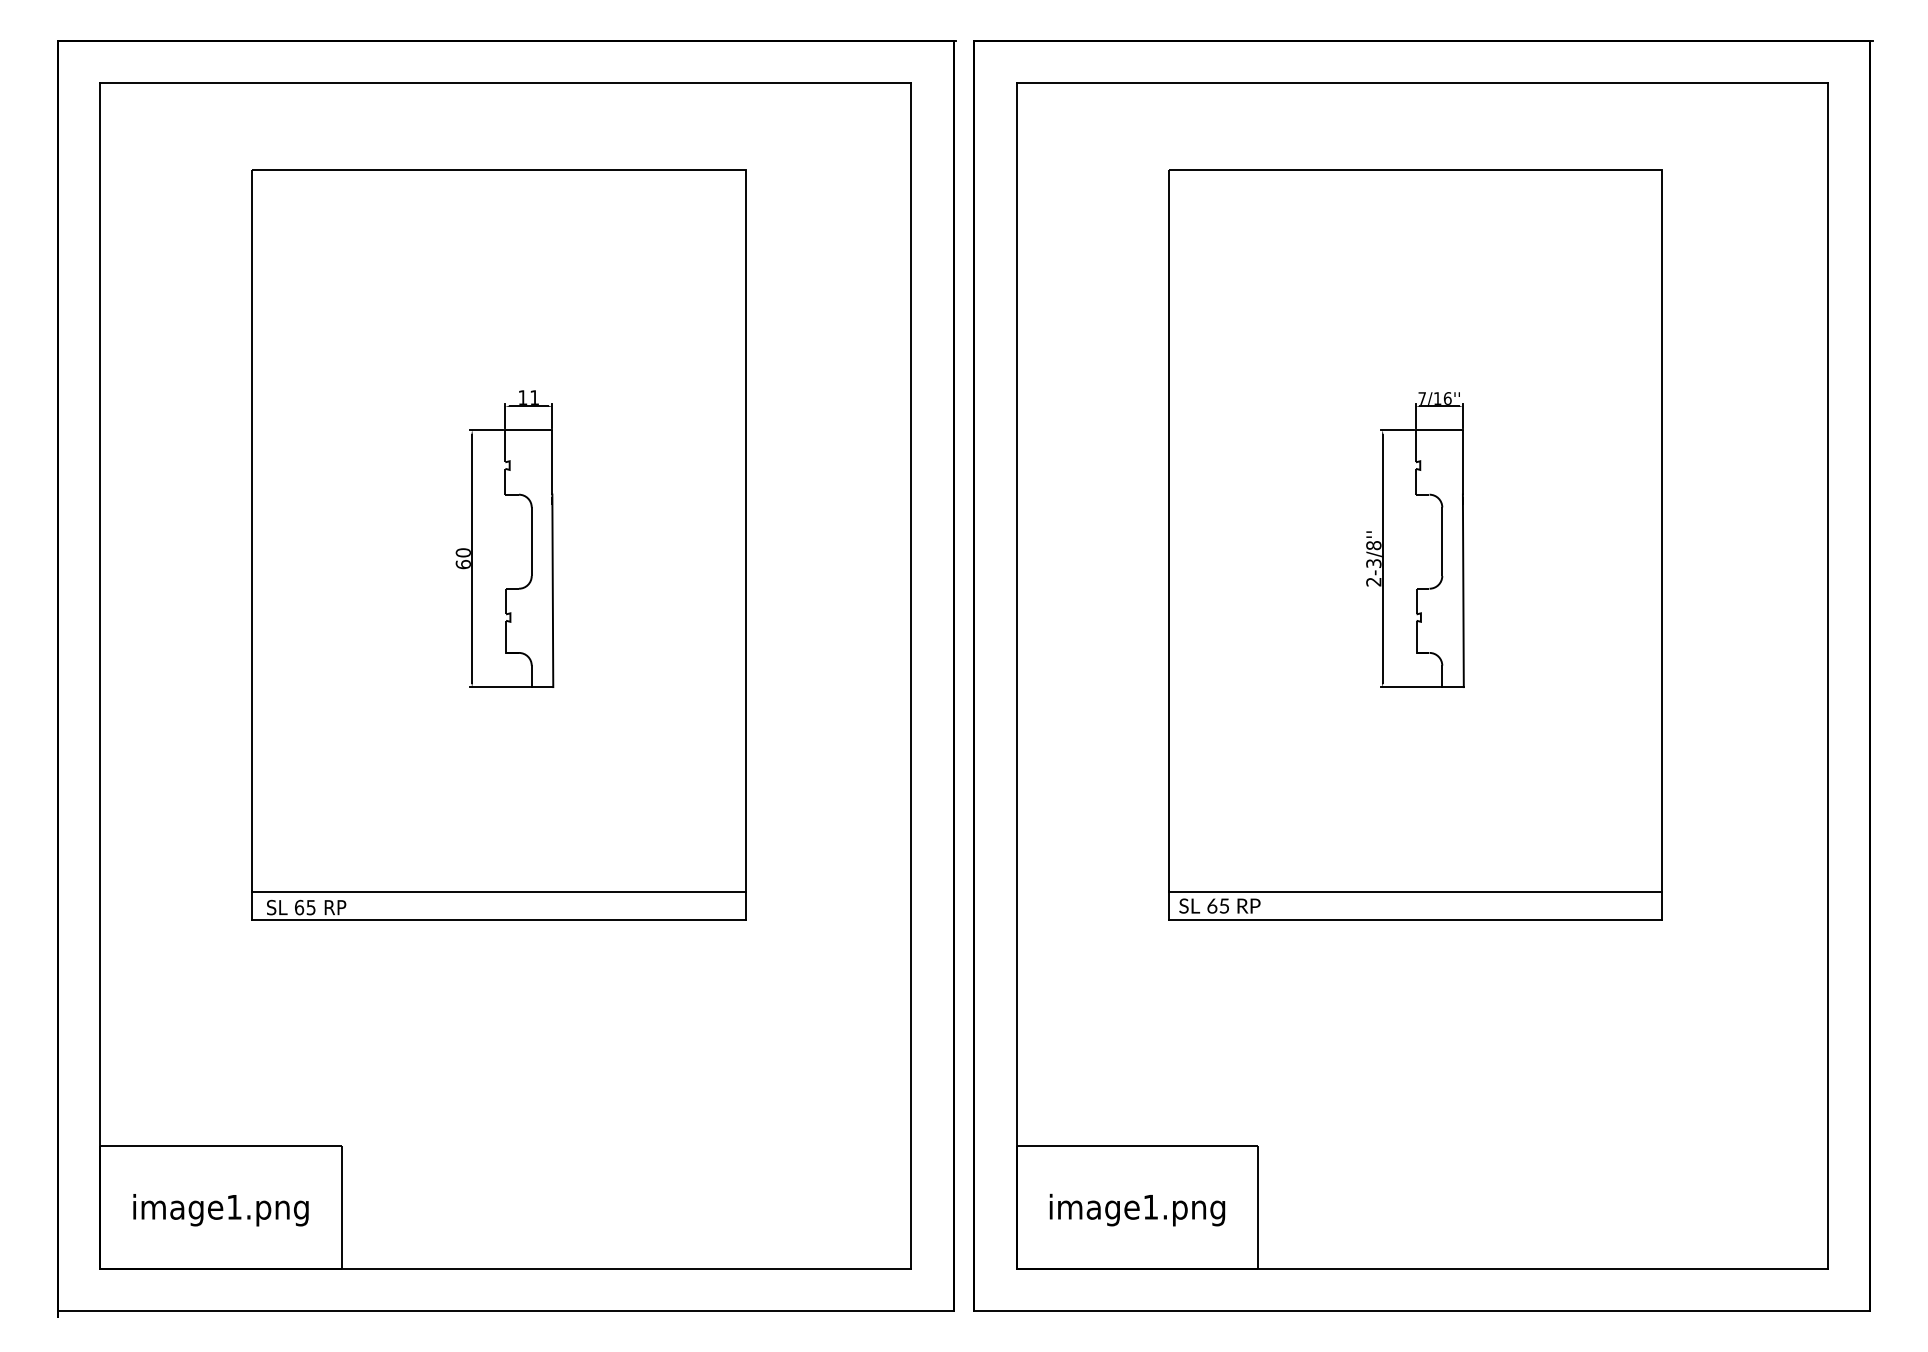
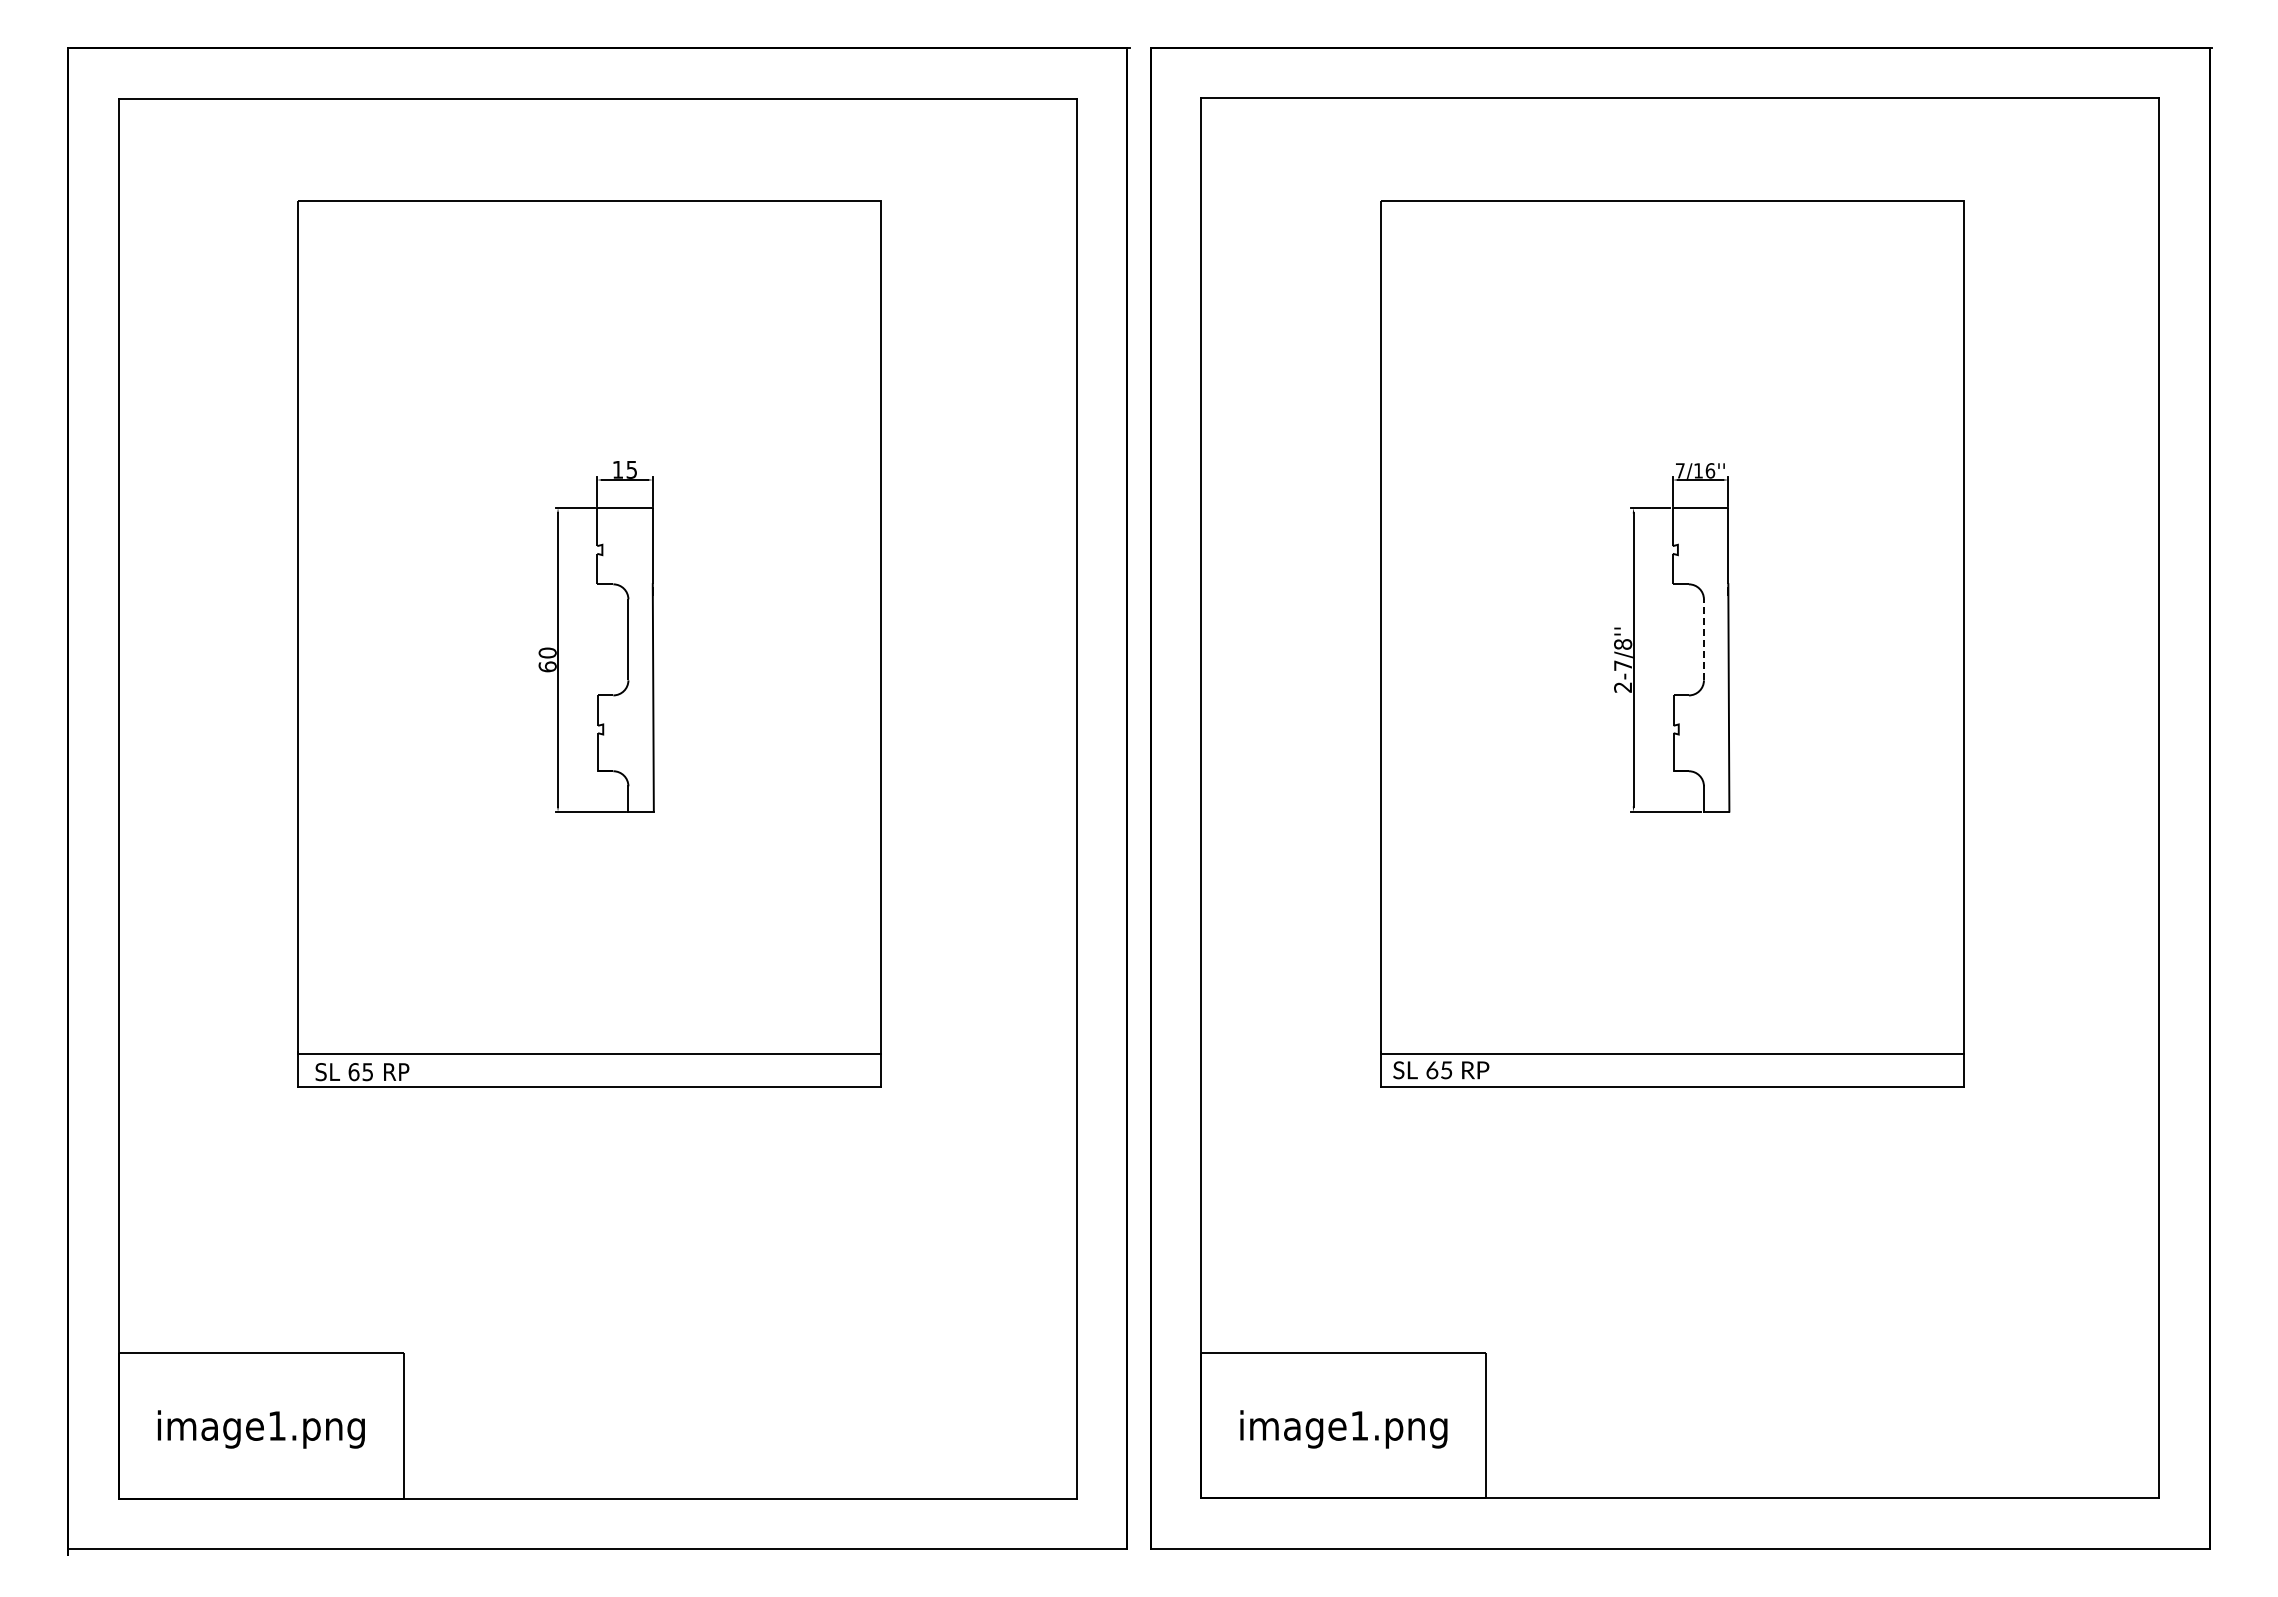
text: (534, 397) -> (631, 469), 11 -> 15
line: (1441, 541) -> (1703, 639), solid -> dashed
text: (1374, 563) -> (1623, 665), 2-3/8'' -> 2-7/8''

